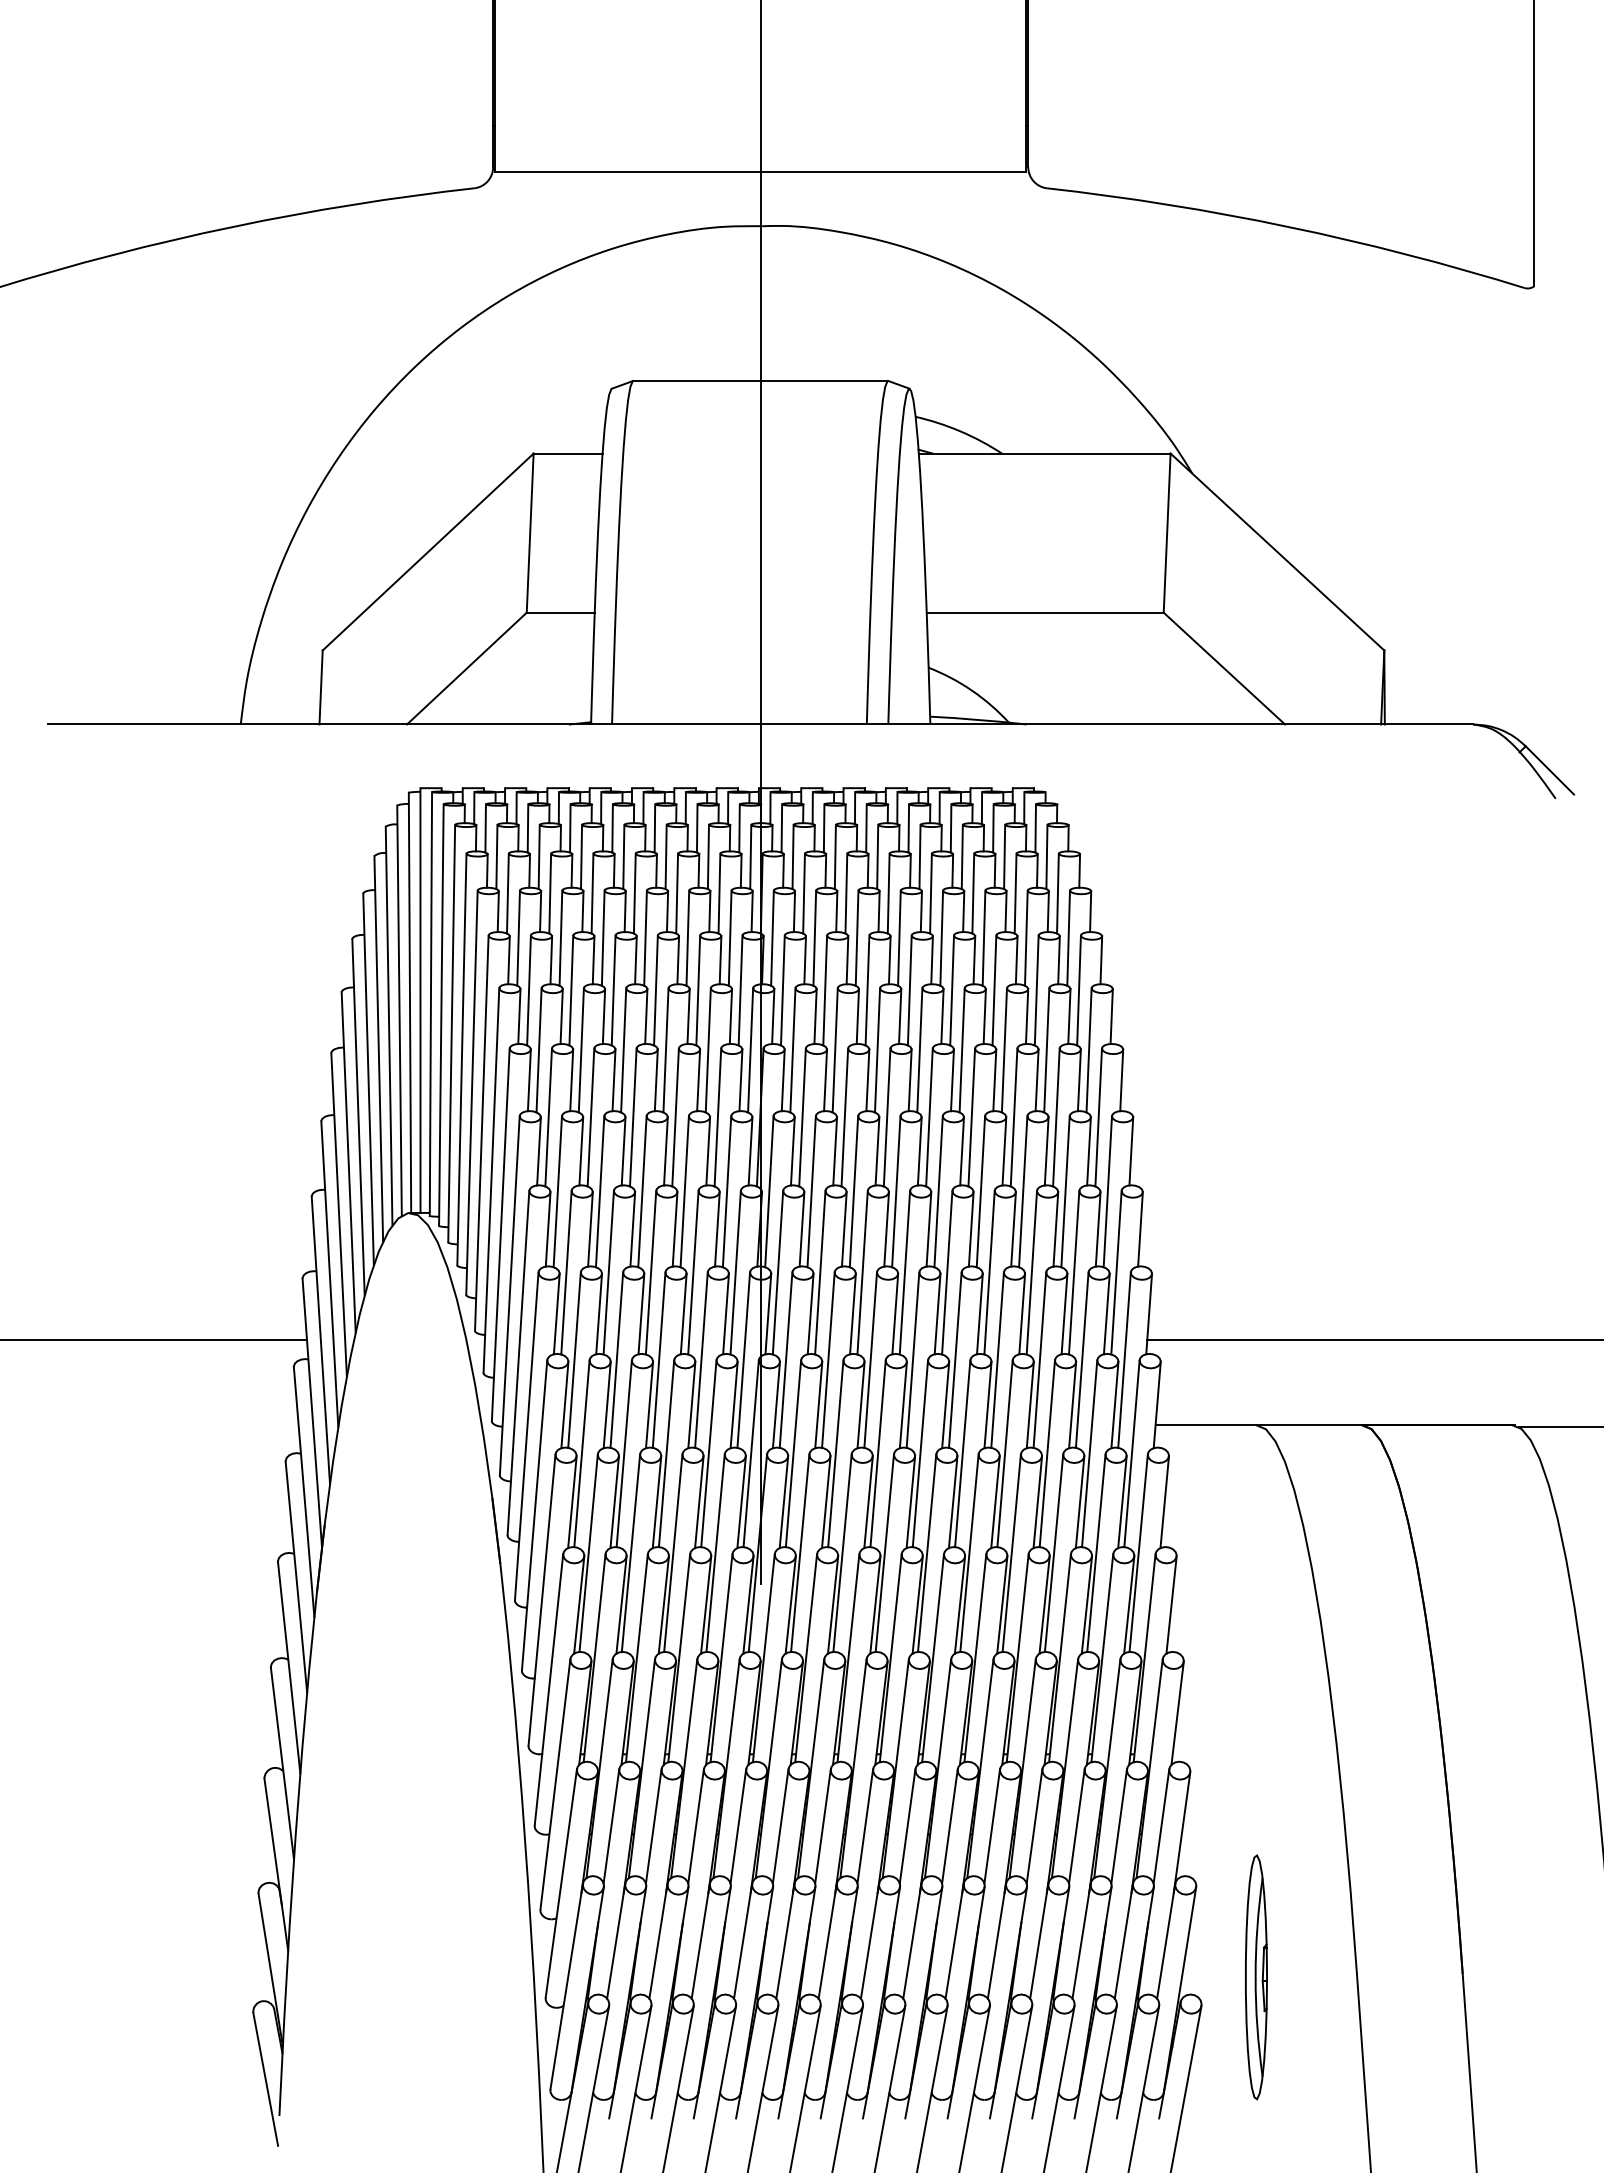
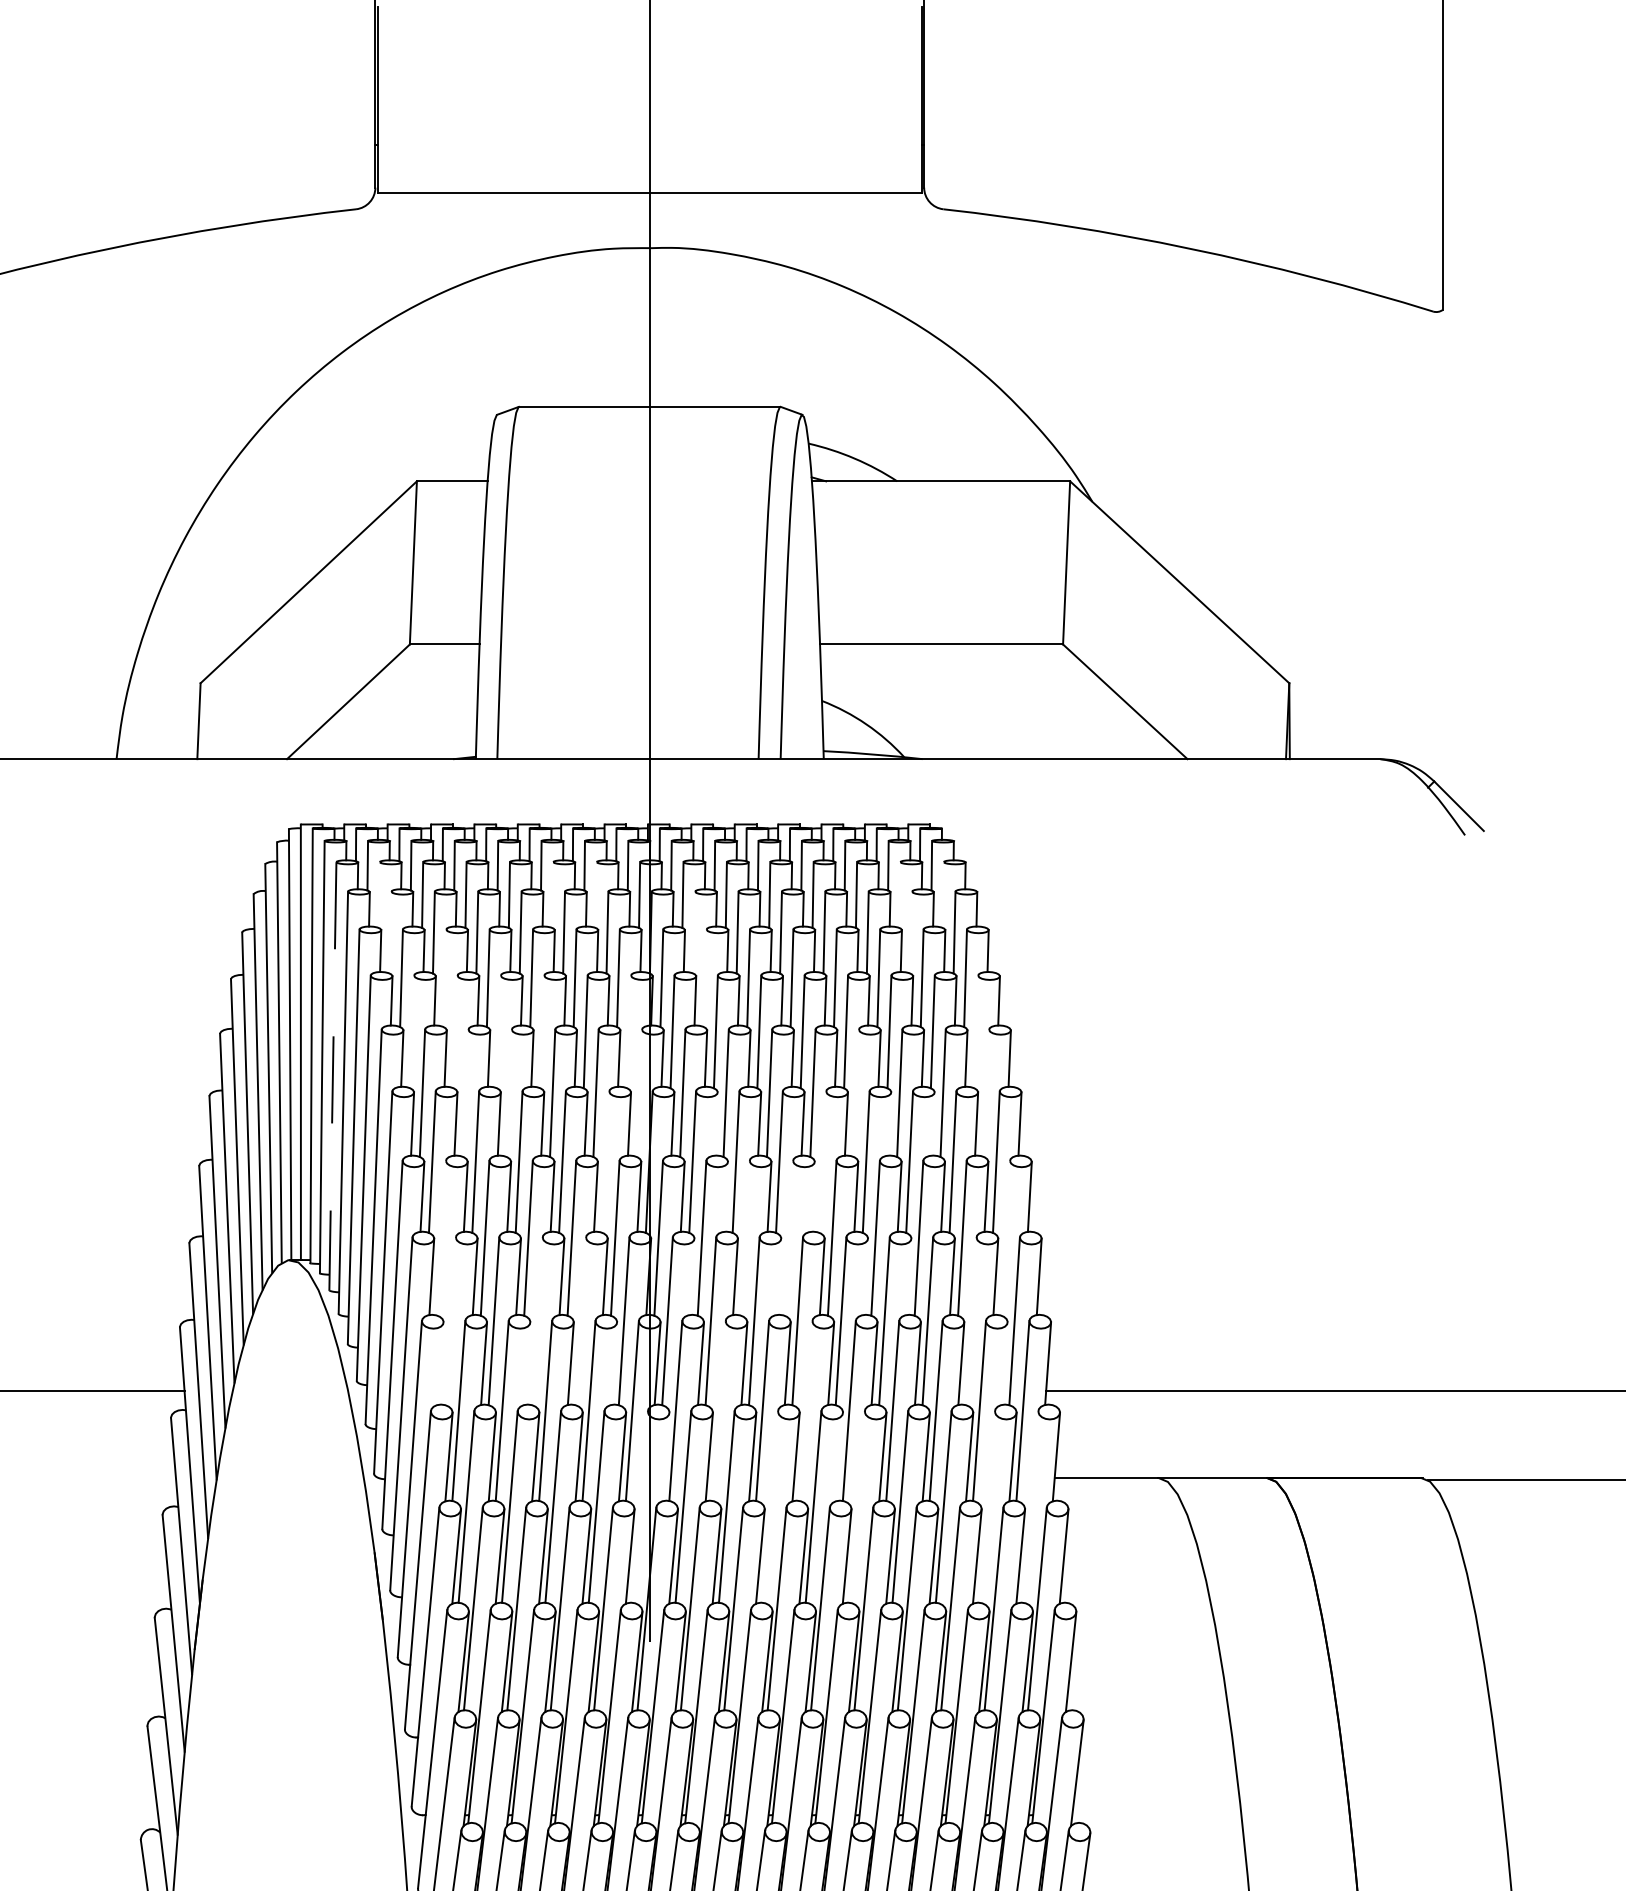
line: (496, 856) -> (378, 894), removed
line: (665, 856) -> (552, 894), removed
line: (707, 856) -> (595, 894), removed
line: (1004, 856) -> (899, 894), removed
line: (1046, 856) -> (942, 894), removed
line: (507, 893) -> (390, 932), removed
line: (803, 893) -> (693, 932), removed
line: (1015, 893) -> (911, 932), removed
line: (560, 937) -> (444, 977), removed
line: (814, 937) -> (704, 977), removed
line: (528, 990) -> (411, 1031), removed
line: (571, 990) -> (455, 1031), removed
line: (613, 990) -> (498, 1031), removed
line: (655, 990) -> (541, 1031), removed
line: (740, 990) -> (629, 1031), removed
line: (1078, 990) -> (975, 1031), removed
line: (451, 1033) -> (332, 1076), solid -> dashed
line: (580, 1050) -> (464, 1093), removed
line: (623, 1050) -> (509, 1093), removed
line: (750, 1050) -> (639, 1093), removed
line: (961, 1050) -> (855, 1093), removed
line: (1088, 1050) -> (985, 1093), removed
line: (825, 1080) -> (716, 1124), removed
line: (994, 1080) -> (889, 1124), removed
line: (1036, 1080) -> (932, 1124), removed
line: (717, 1117) -> (605, 1162), removed
line: (929, 1117) -> (822, 1162), removed
line: (835, 1151) -> (726, 1197), removed
line: (919, 1151) -> (812, 1197), removed
line: (557, 1191) -> (441, 1238), removed
line: (853, 1191) -> (744, 1238), removed
line: (896, 1191) -> (789, 1238), removed
line: (1107, 1191) -> (1005, 1238), removed
line: (801, 1229) -> (691, 1277), removed
line: (886, 1229) -> (778, 1277), removed
line: (970, 1229) -> (864, 1277), removed
line: (1013, 1229) -> (909, 1277), removed
line: (566, 1272) -> (450, 1321), removed
line: (650, 1272) -> (536, 1321), removed
line: (693, 1272) -> (580, 1321), removed
line: (1074, 1272) -> (971, 1321), removed
line: (556, 1313) -> (440, 1363), removed
line: (641, 1313) -> (527, 1363), removed
line: (725, 1313) -> (613, 1363), removed
line: (1106, 1313) -> (1004, 1363), removed
line: (828, 1359) -> (719, 1410), removed
line: (912, 1359) -> (805, 1410), removed
line: (775, 1405) -> (664, 1457), removed
line: (945, 1405) -> (839, 1457), removed
line: (750, 1453) -> (639, 1506), removed
line: (877, 1453) -> (769, 1506), removed
line: (962, 1453) -> (856, 1506), removed
line: (1089, 1453) -> (986, 1506), removed
line: (1131, 1453) -> (1030, 1506), removed

